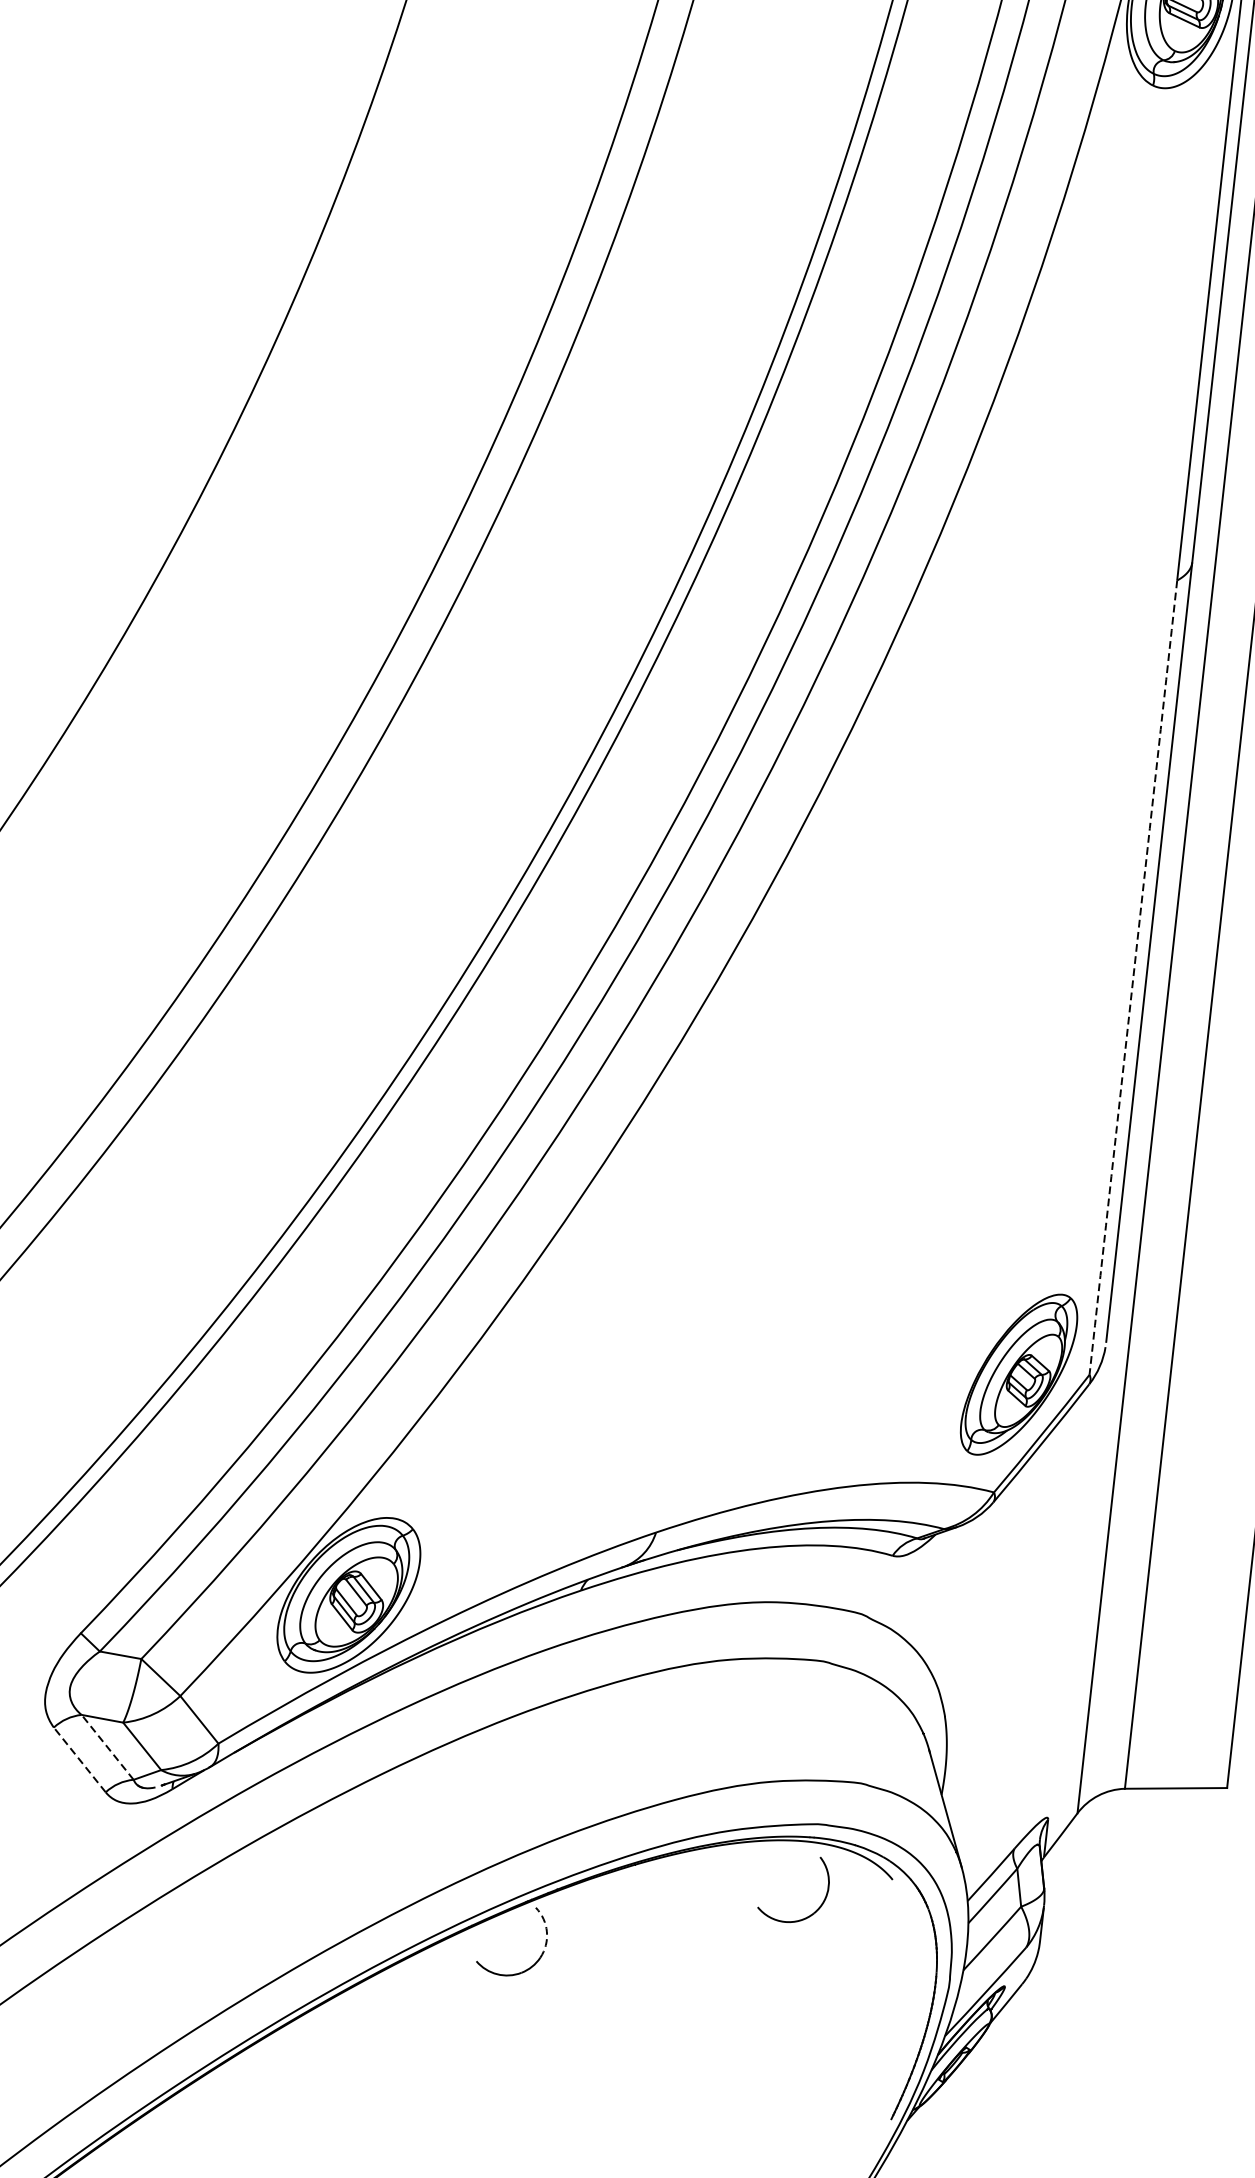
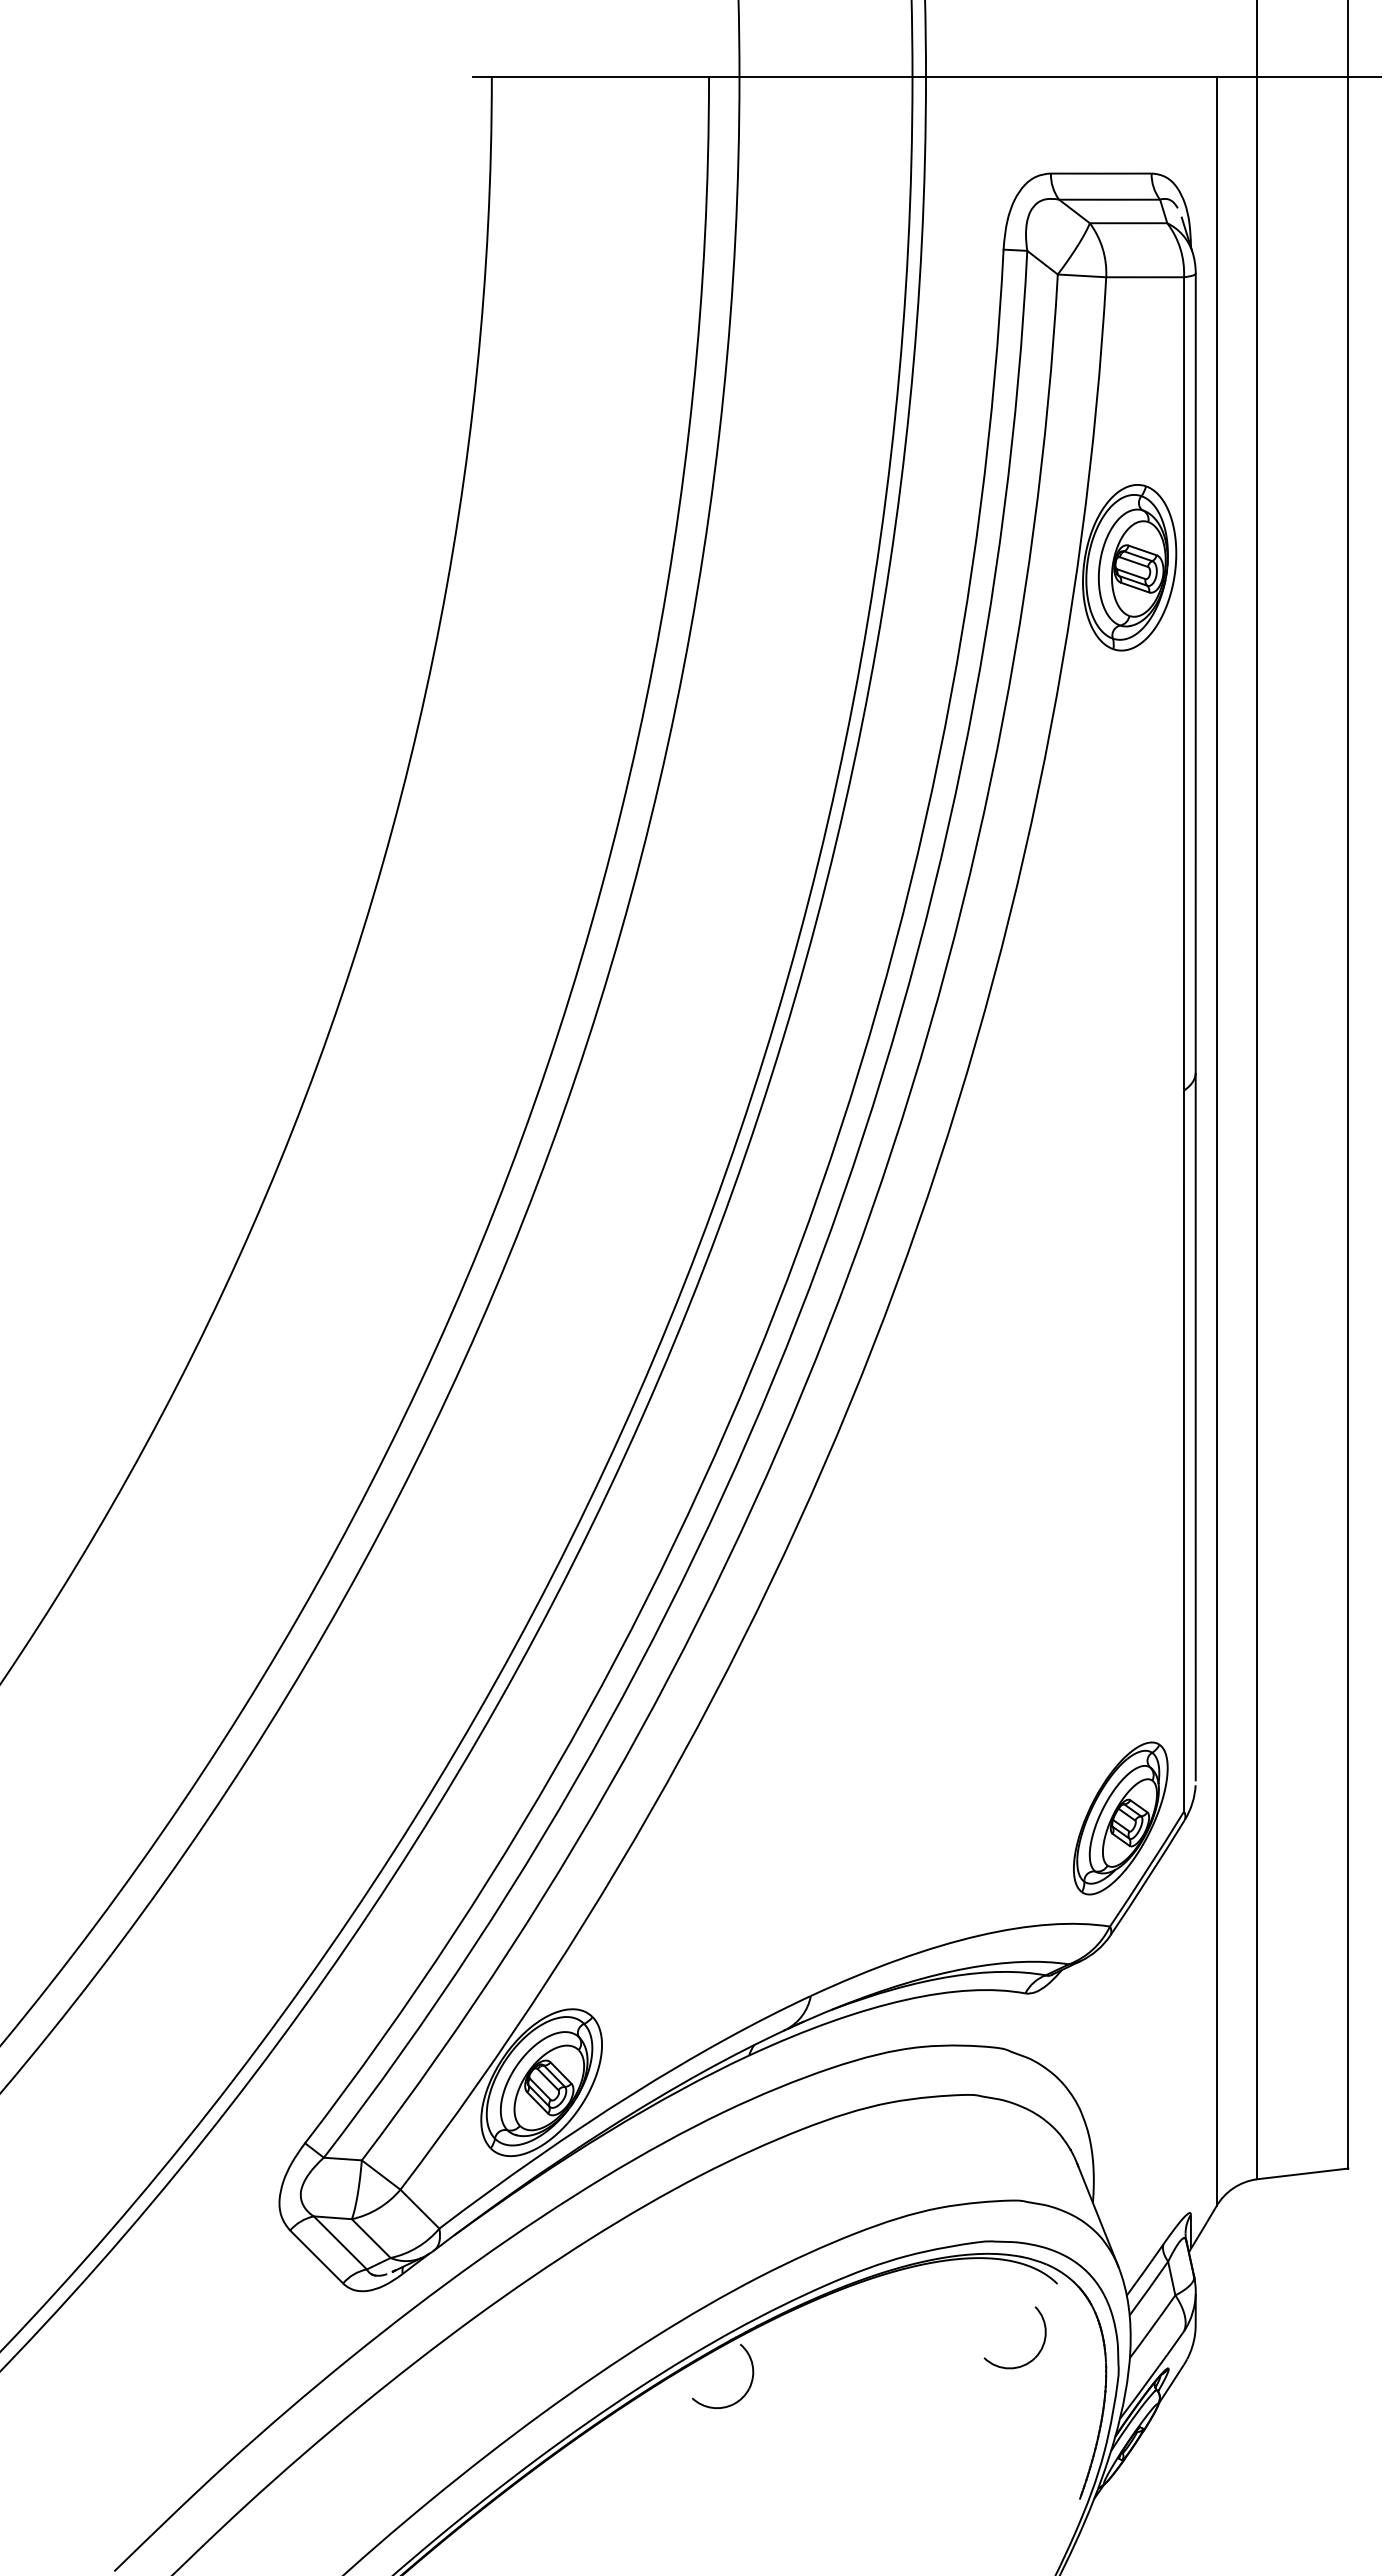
arc: (1132, 978) -> (1183, 1451), dashed -> solid
line: (107, 1746) -> (340, 2242), dashed -> solid
line: (79, 1759) -> (316, 2256), dashed -> solid
part: (806, 1916) -> (1028, 2361), moved
arc: (546, 1931) -> (752, 2364), dashed -> solid

